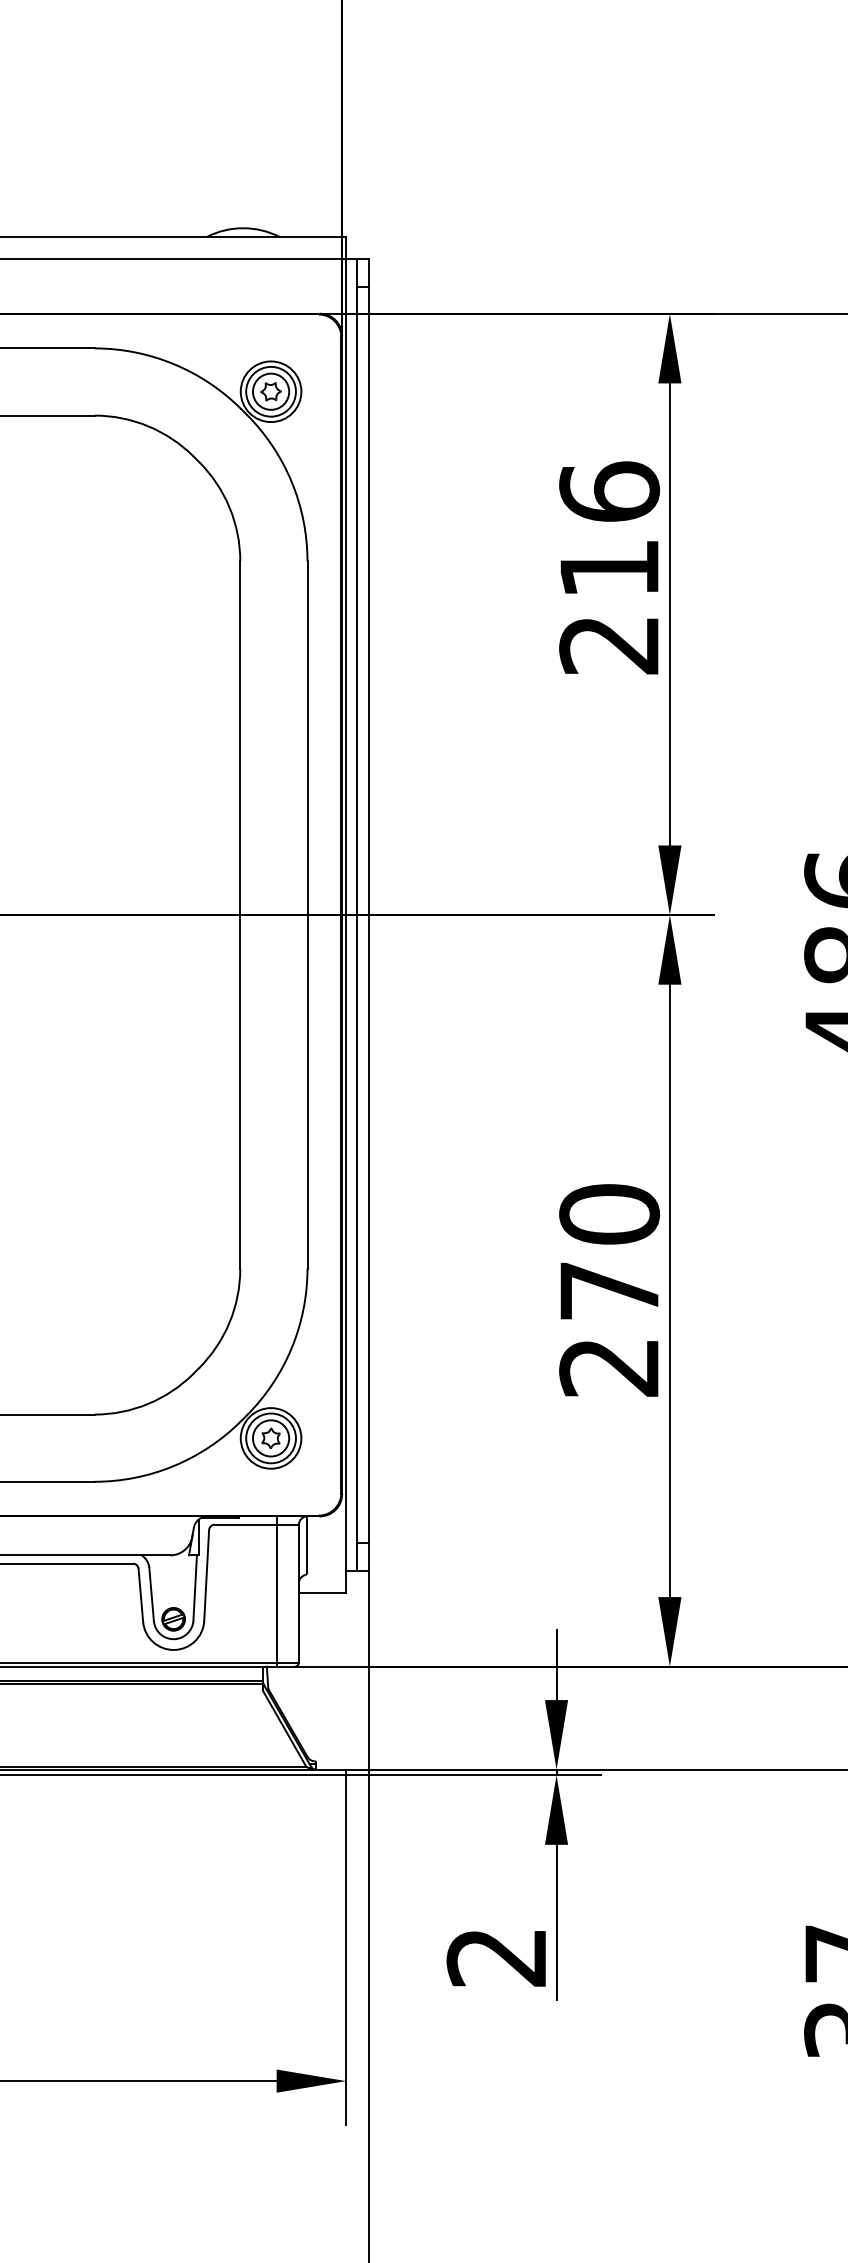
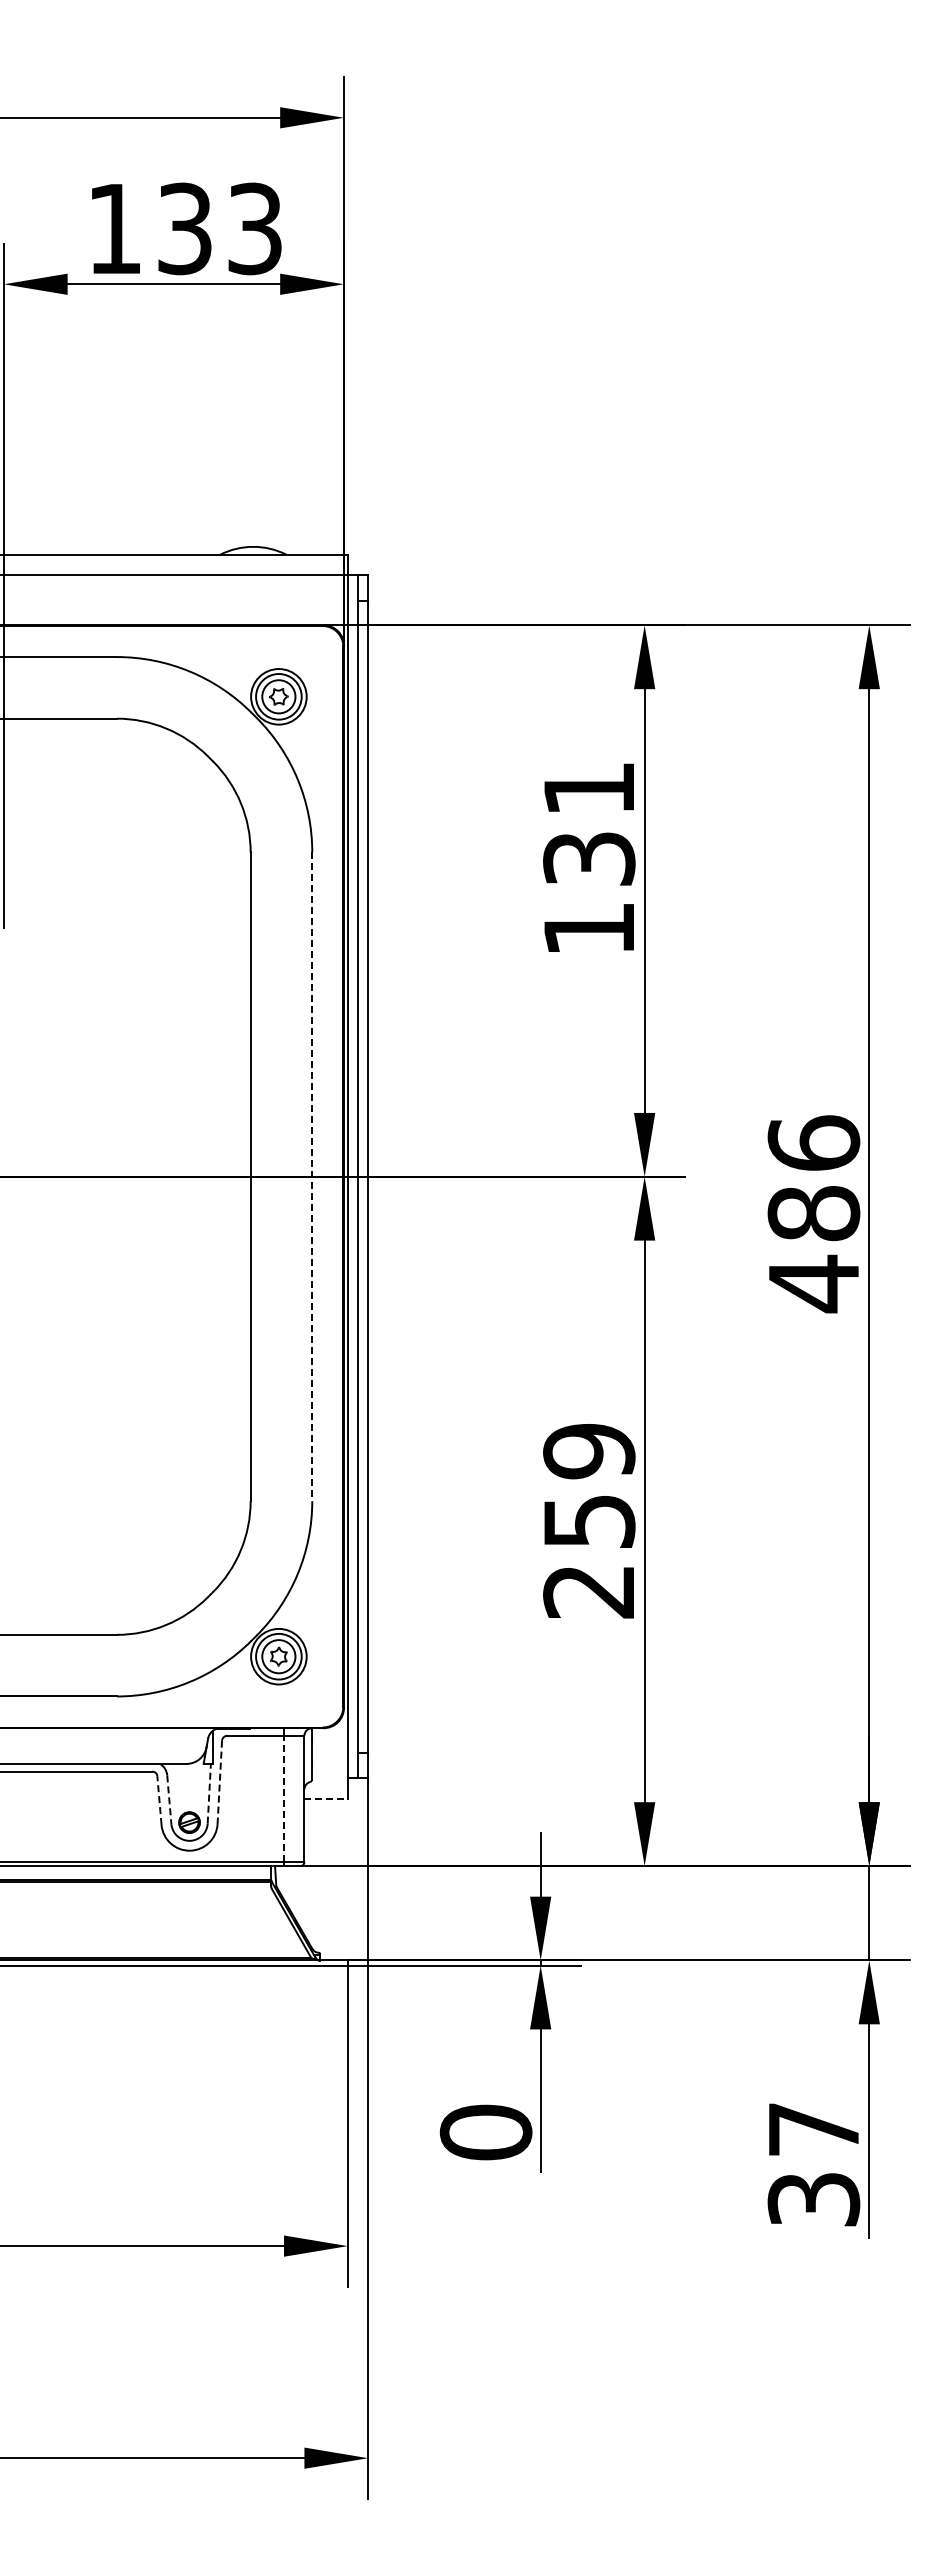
text: (609, 566) -> (589, 857), 216 -> 131
line: (307, 915) -> (312, 1177), solid -> dashed
text: (609, 1251) -> (589, 1485), 270 -> 259
line: (206, 1575) -> (219, 1782), solid -> dashed
line: (195, 1587) -> (209, 1793), solid -> dashed
line: (277, 1593) -> (284, 1798), solid -> dashed
line: (322, 1593) -> (326, 1798), solid -> dashed
line: (140, 1595) -> (159, 1800), solid -> dashed
line: (151, 1595) -> (169, 1800), solid -> dashed
text: (496, 1957) -> (485, 2132), 2 -> 0

